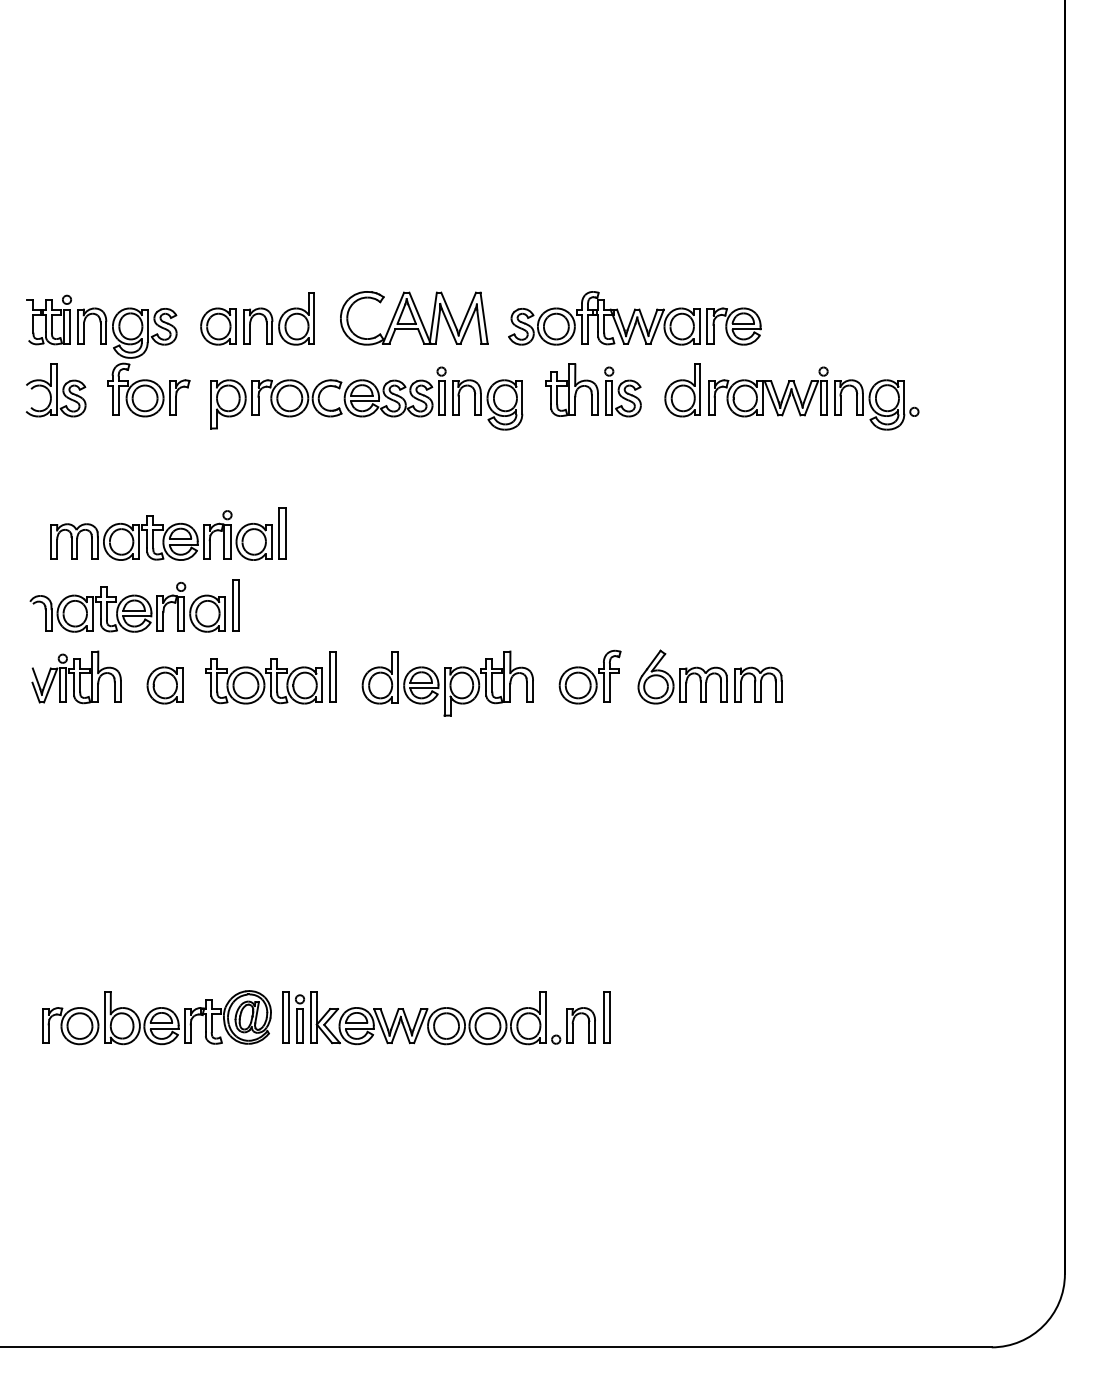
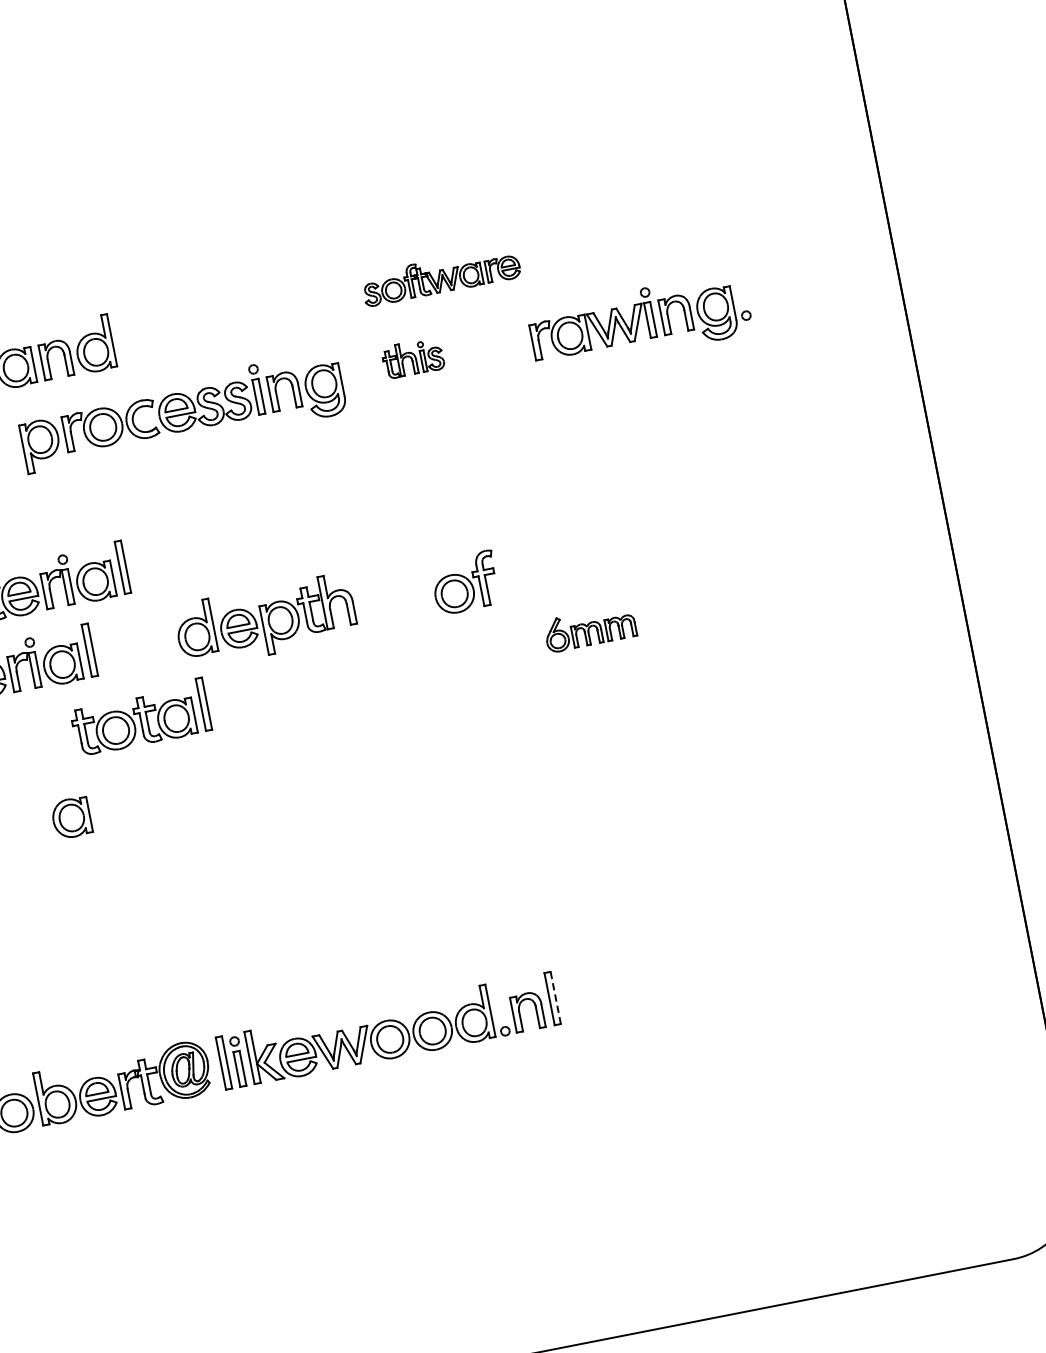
part: (414, 318) -> (215, 320), removed
part: (634, 318) -> (440, 276), size x0.6
part: (593, 390) -> (413, 358), size x0.6
part: (682, 390) -> (504, 340), removed
part: (589, 676) -> (464, 582), moved
part: (709, 676) -> (589, 628), size x0.6
part: (447, 683) -> (265, 621), moved
part: (164, 685) -> (71, 818), moved
line: (609, 1018) -> (555, 998), solid -> dashed

